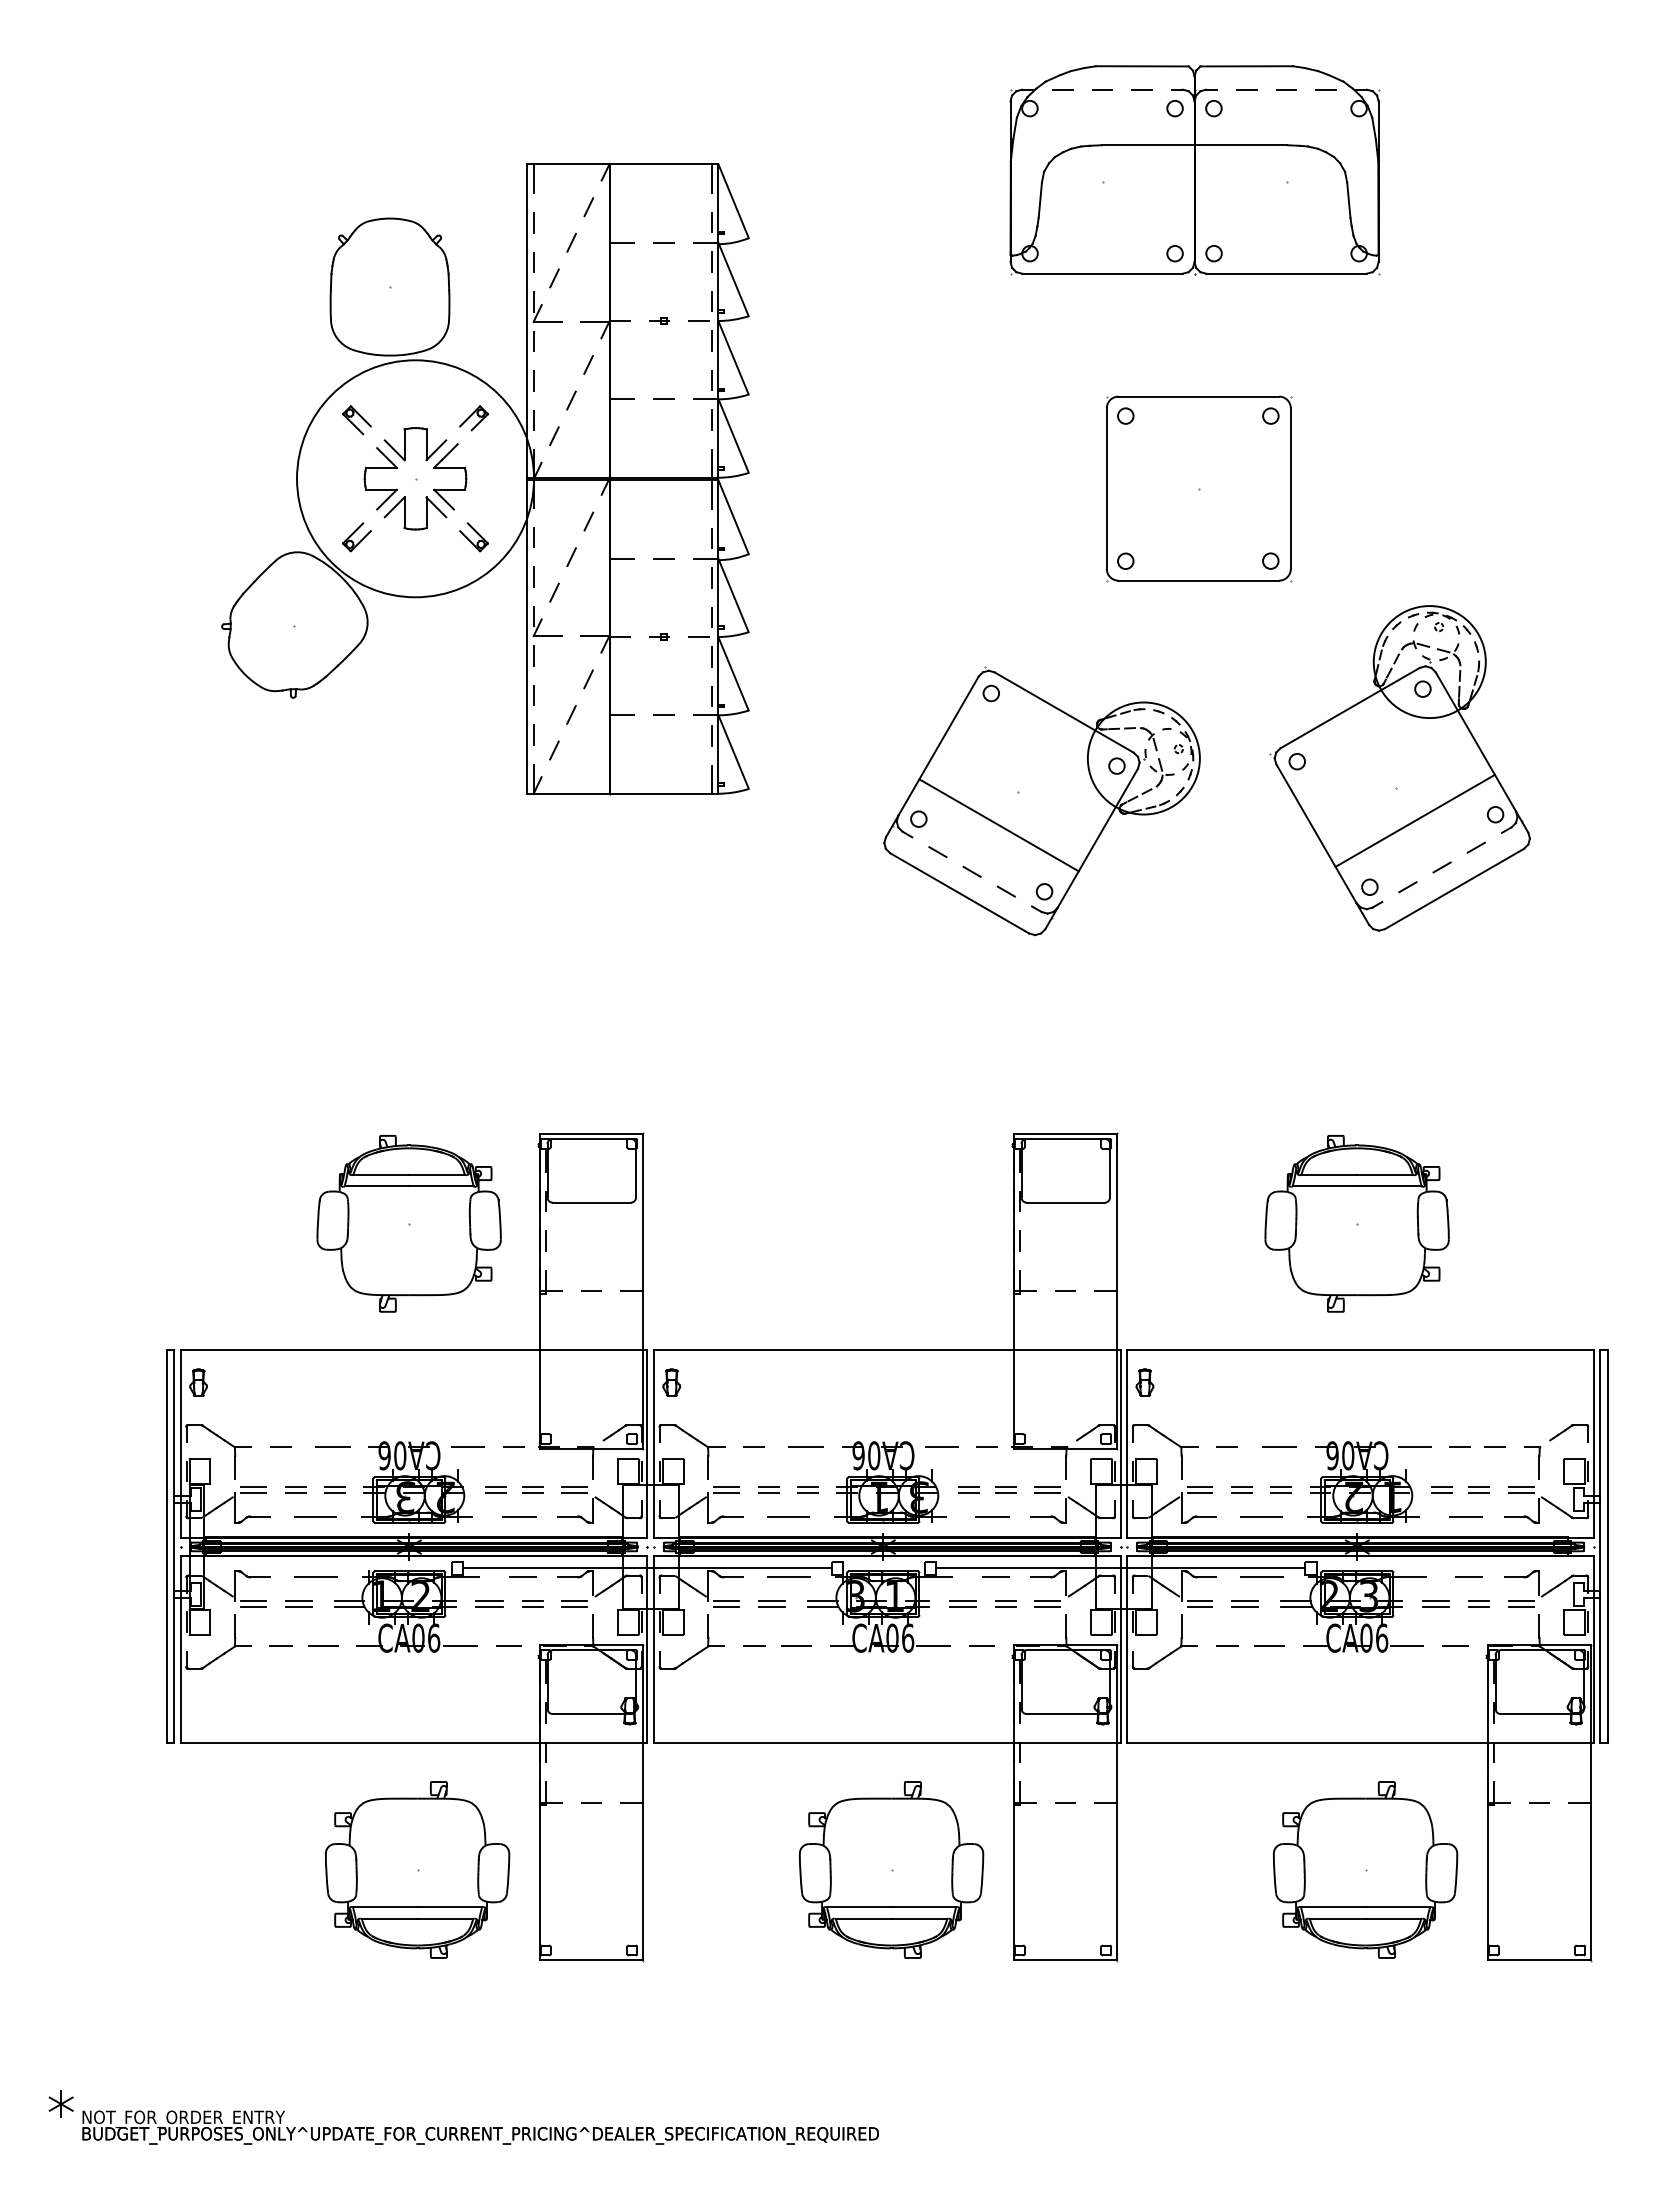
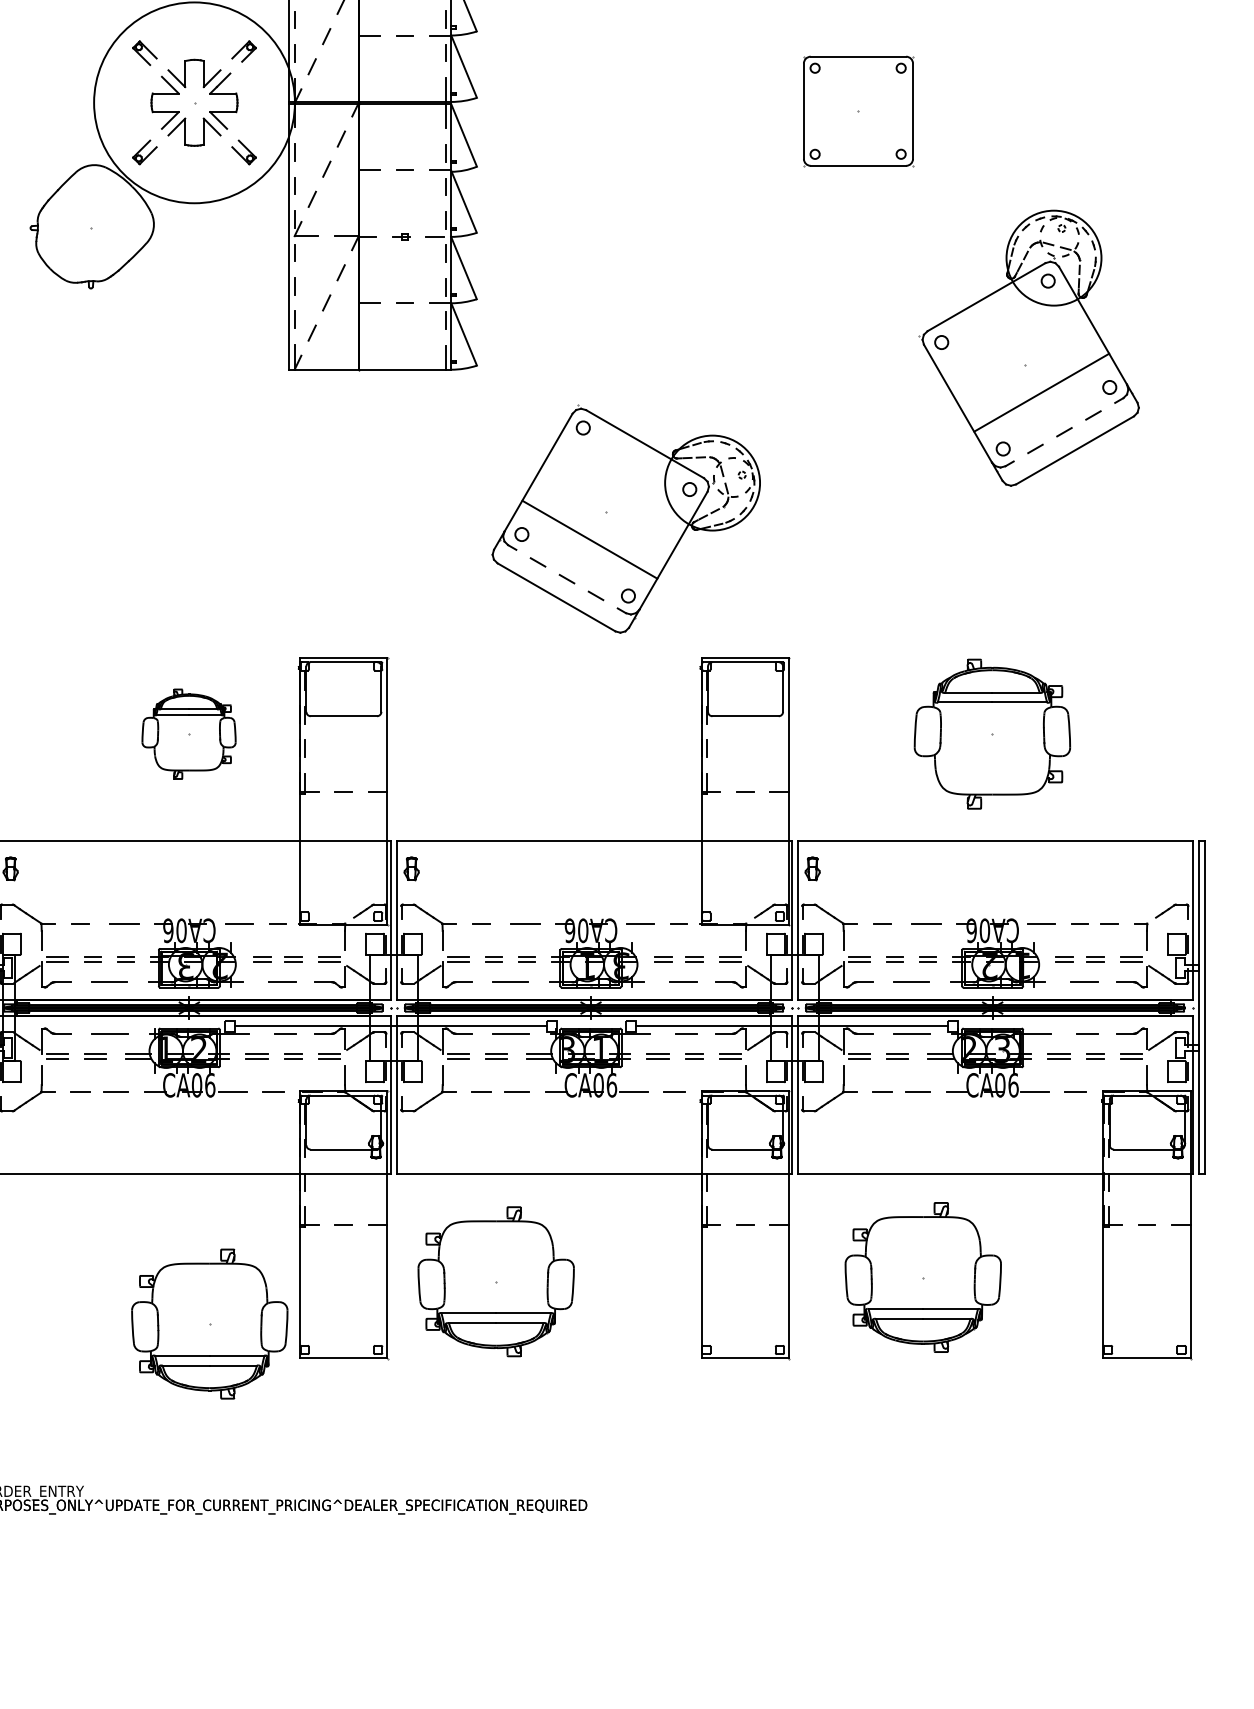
part: (1199, 488) -> (858, 111), size x0.7
part: (1041, 801) -> (625, 519), moved
part: (408, 1223) -> (188, 733), size x0.6
part: (417, 1869) -> (209, 1323), moved
part: (891, 1869) -> (496, 1281), moved
part: (1365, 1869) -> (923, 1277), moved

